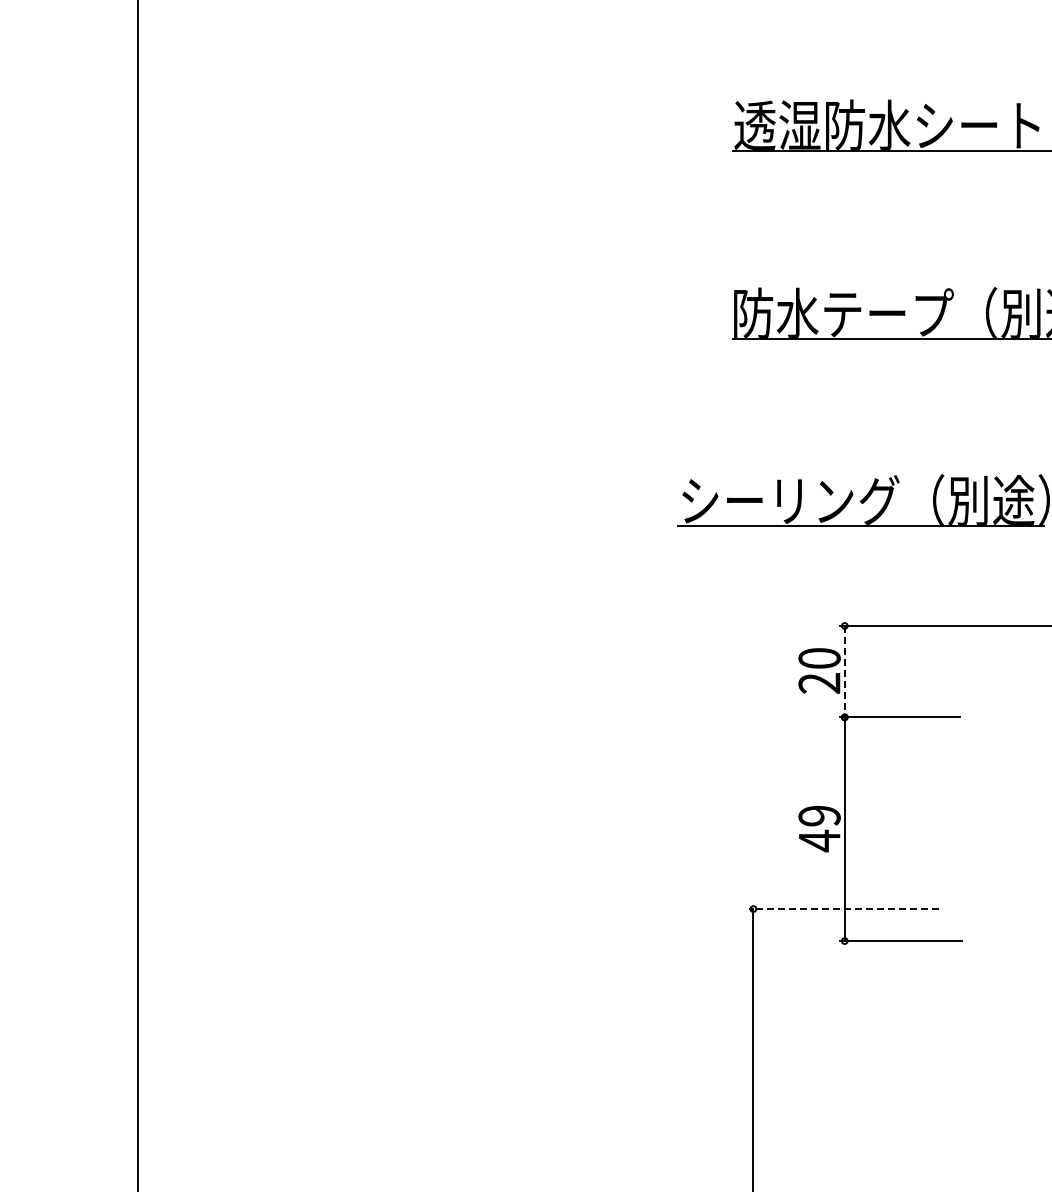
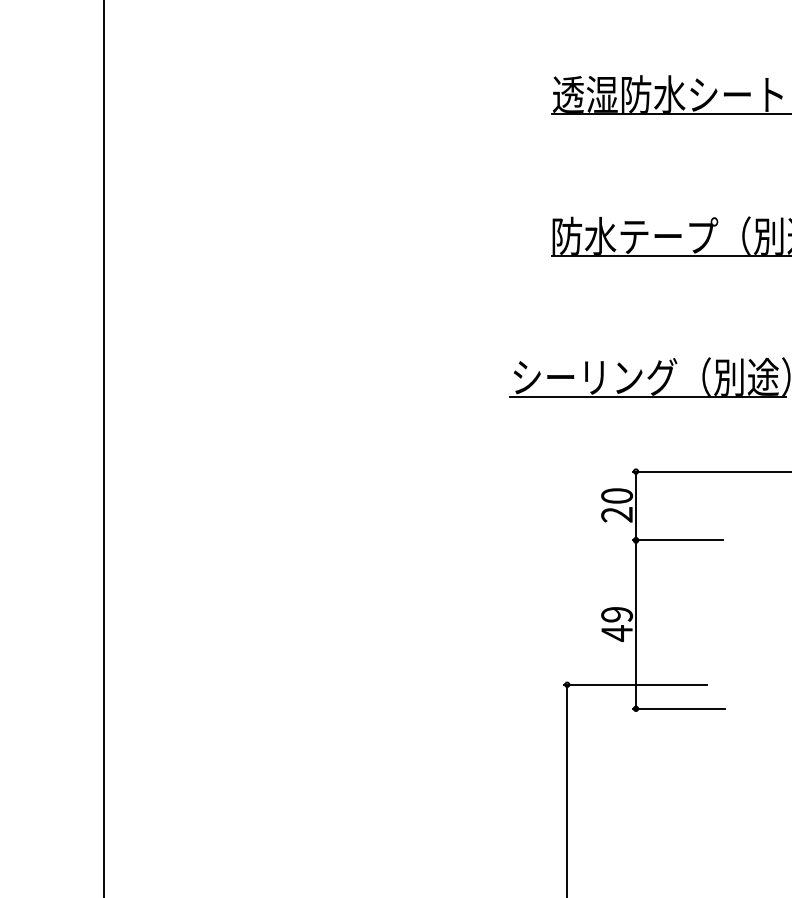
line: (844, 671) -> (635, 505), dashed -> solid
line: (843, 909) -> (635, 685), dashed -> solid

